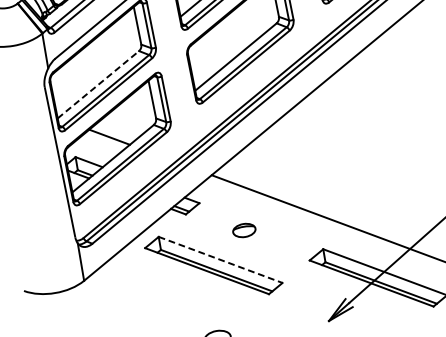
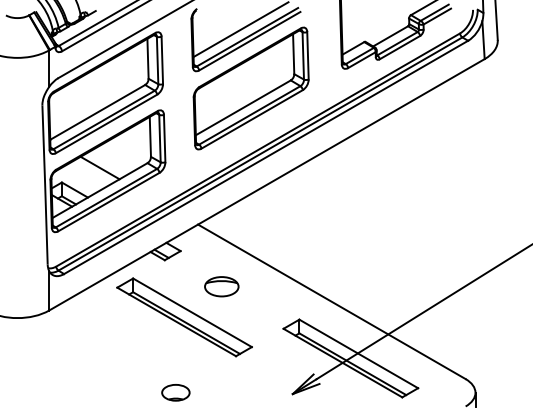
line: (98, 84) -> (97, 112), dashed -> solid
part: (243, 230) -> (221, 286), size x1.43
line: (220, 259) -> (192, 312), dashed -> solid

